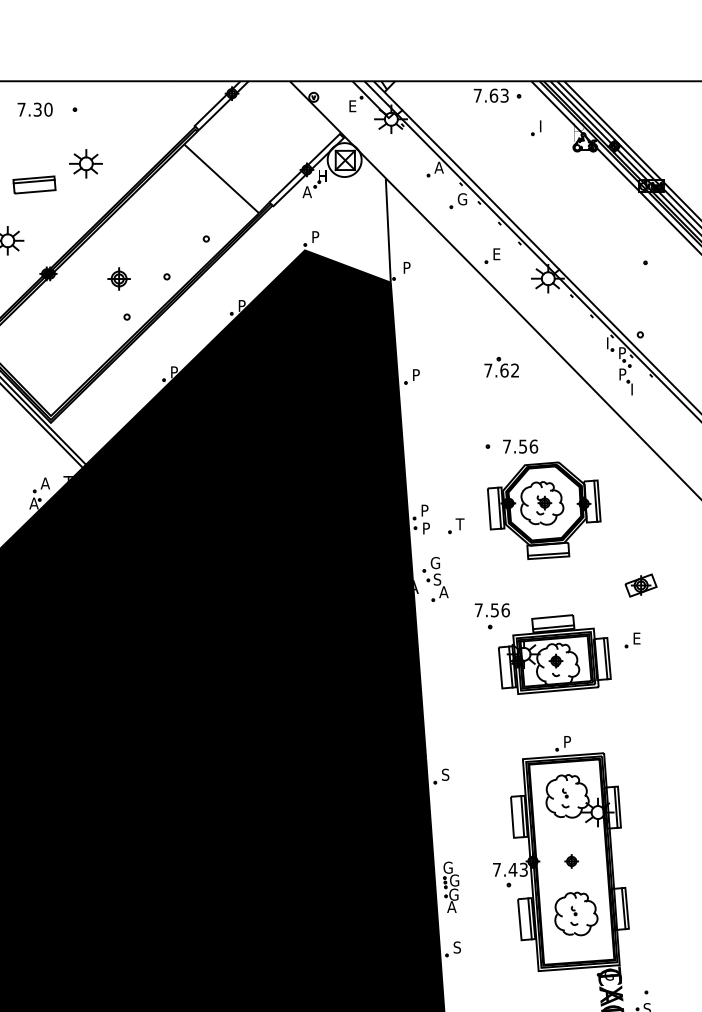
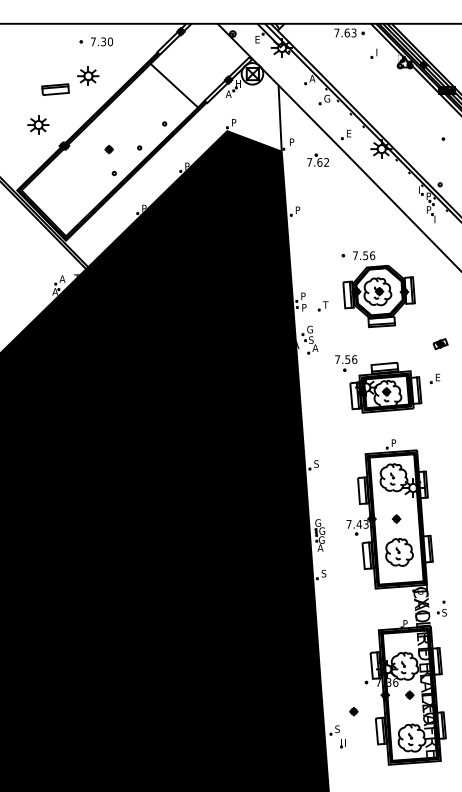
text: (35, 109) -> (102, 41), moved
part: (117, 279) -> (108, 149), size x0.62
part: (500, 365) -> (317, 159), moved
part: (640, 586) -> (440, 344), size x0.71

